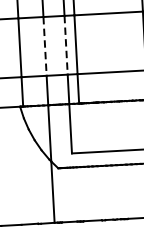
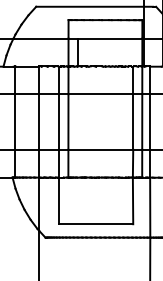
line: (66, 44) -> (59, 121), dashed -> solid
line: (45, 45) -> (39, 121), dashed -> solid

